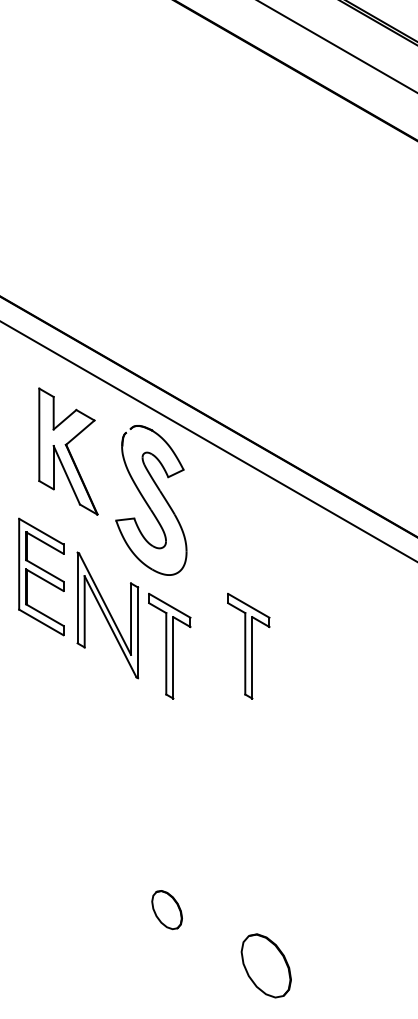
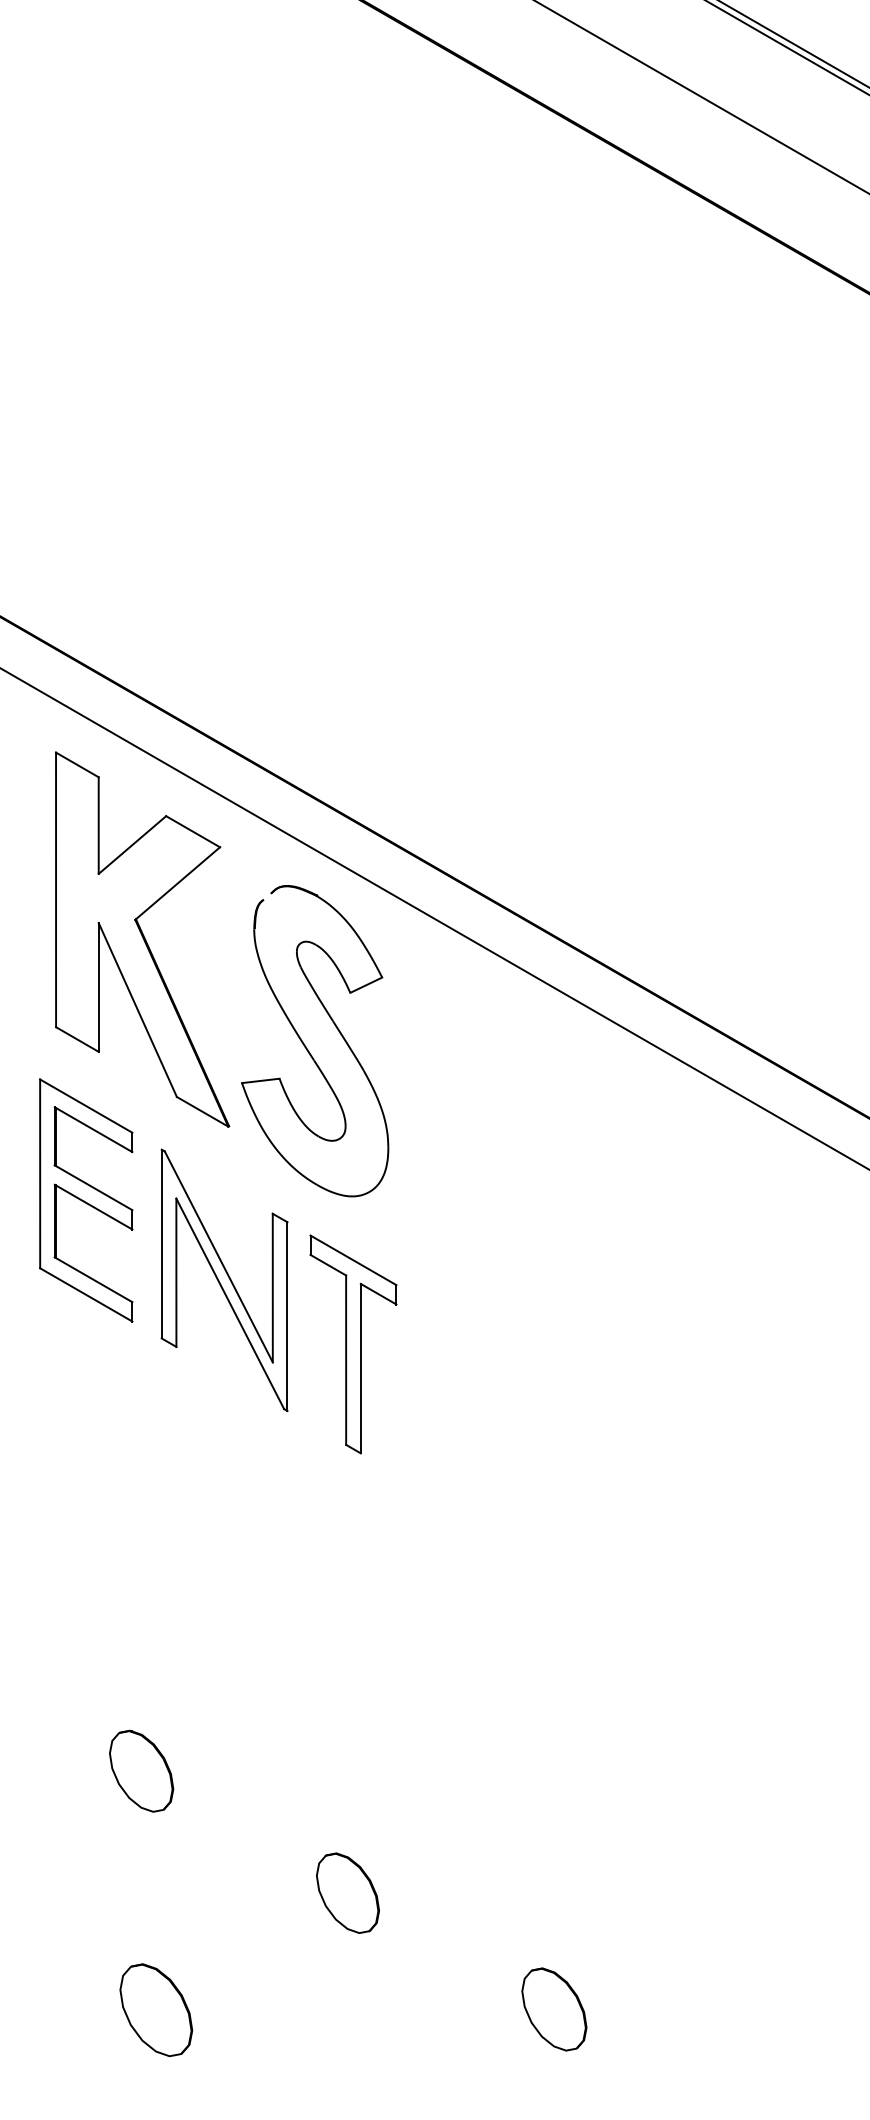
part: (68, 451) -> (142, 939), size x1.43
part: (248, 645) -> (517, 1342), removed
part: (67, 851) -> (140, 1771), added
part: (266, 965) -> (554, 2008), size x0.62
part: (74, 966) -> (155, 2010), added

